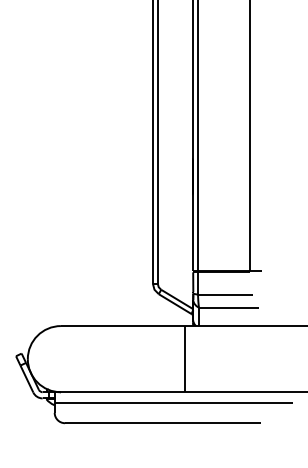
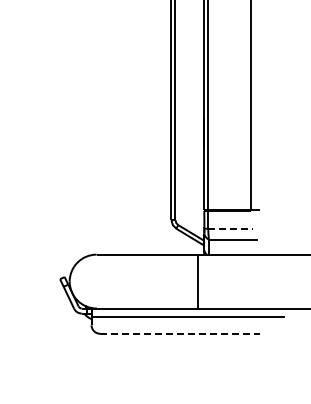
line: (226, 295) -> (231, 229), solid -> dashed
line: (162, 422) -> (179, 333), solid -> dashed

